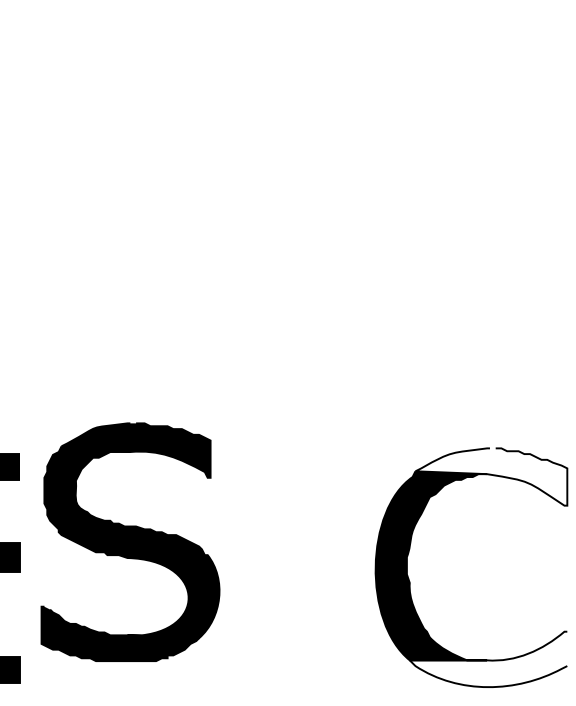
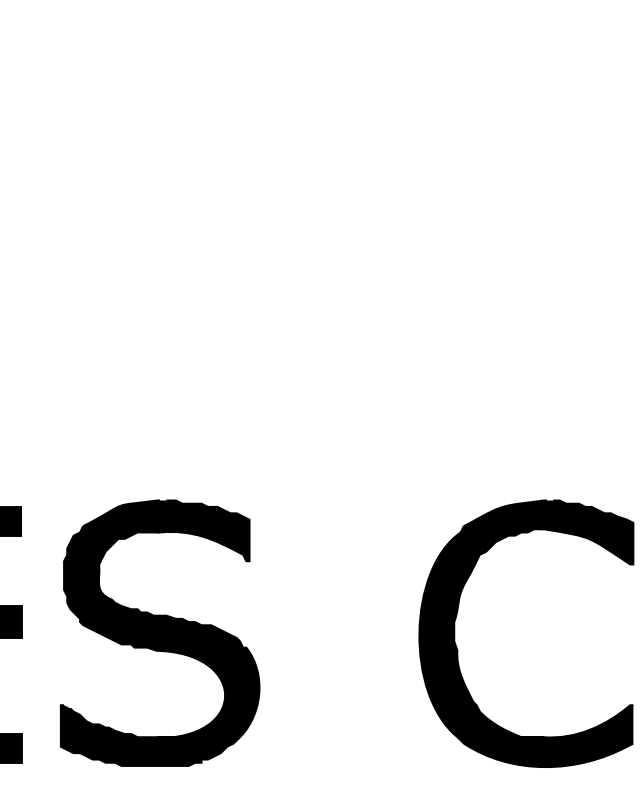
fill: (491, 476) -> (548, 531), added
part: (130, 541) -> (160, 632), moved
fill: (488, 659) -> (545, 736), added

